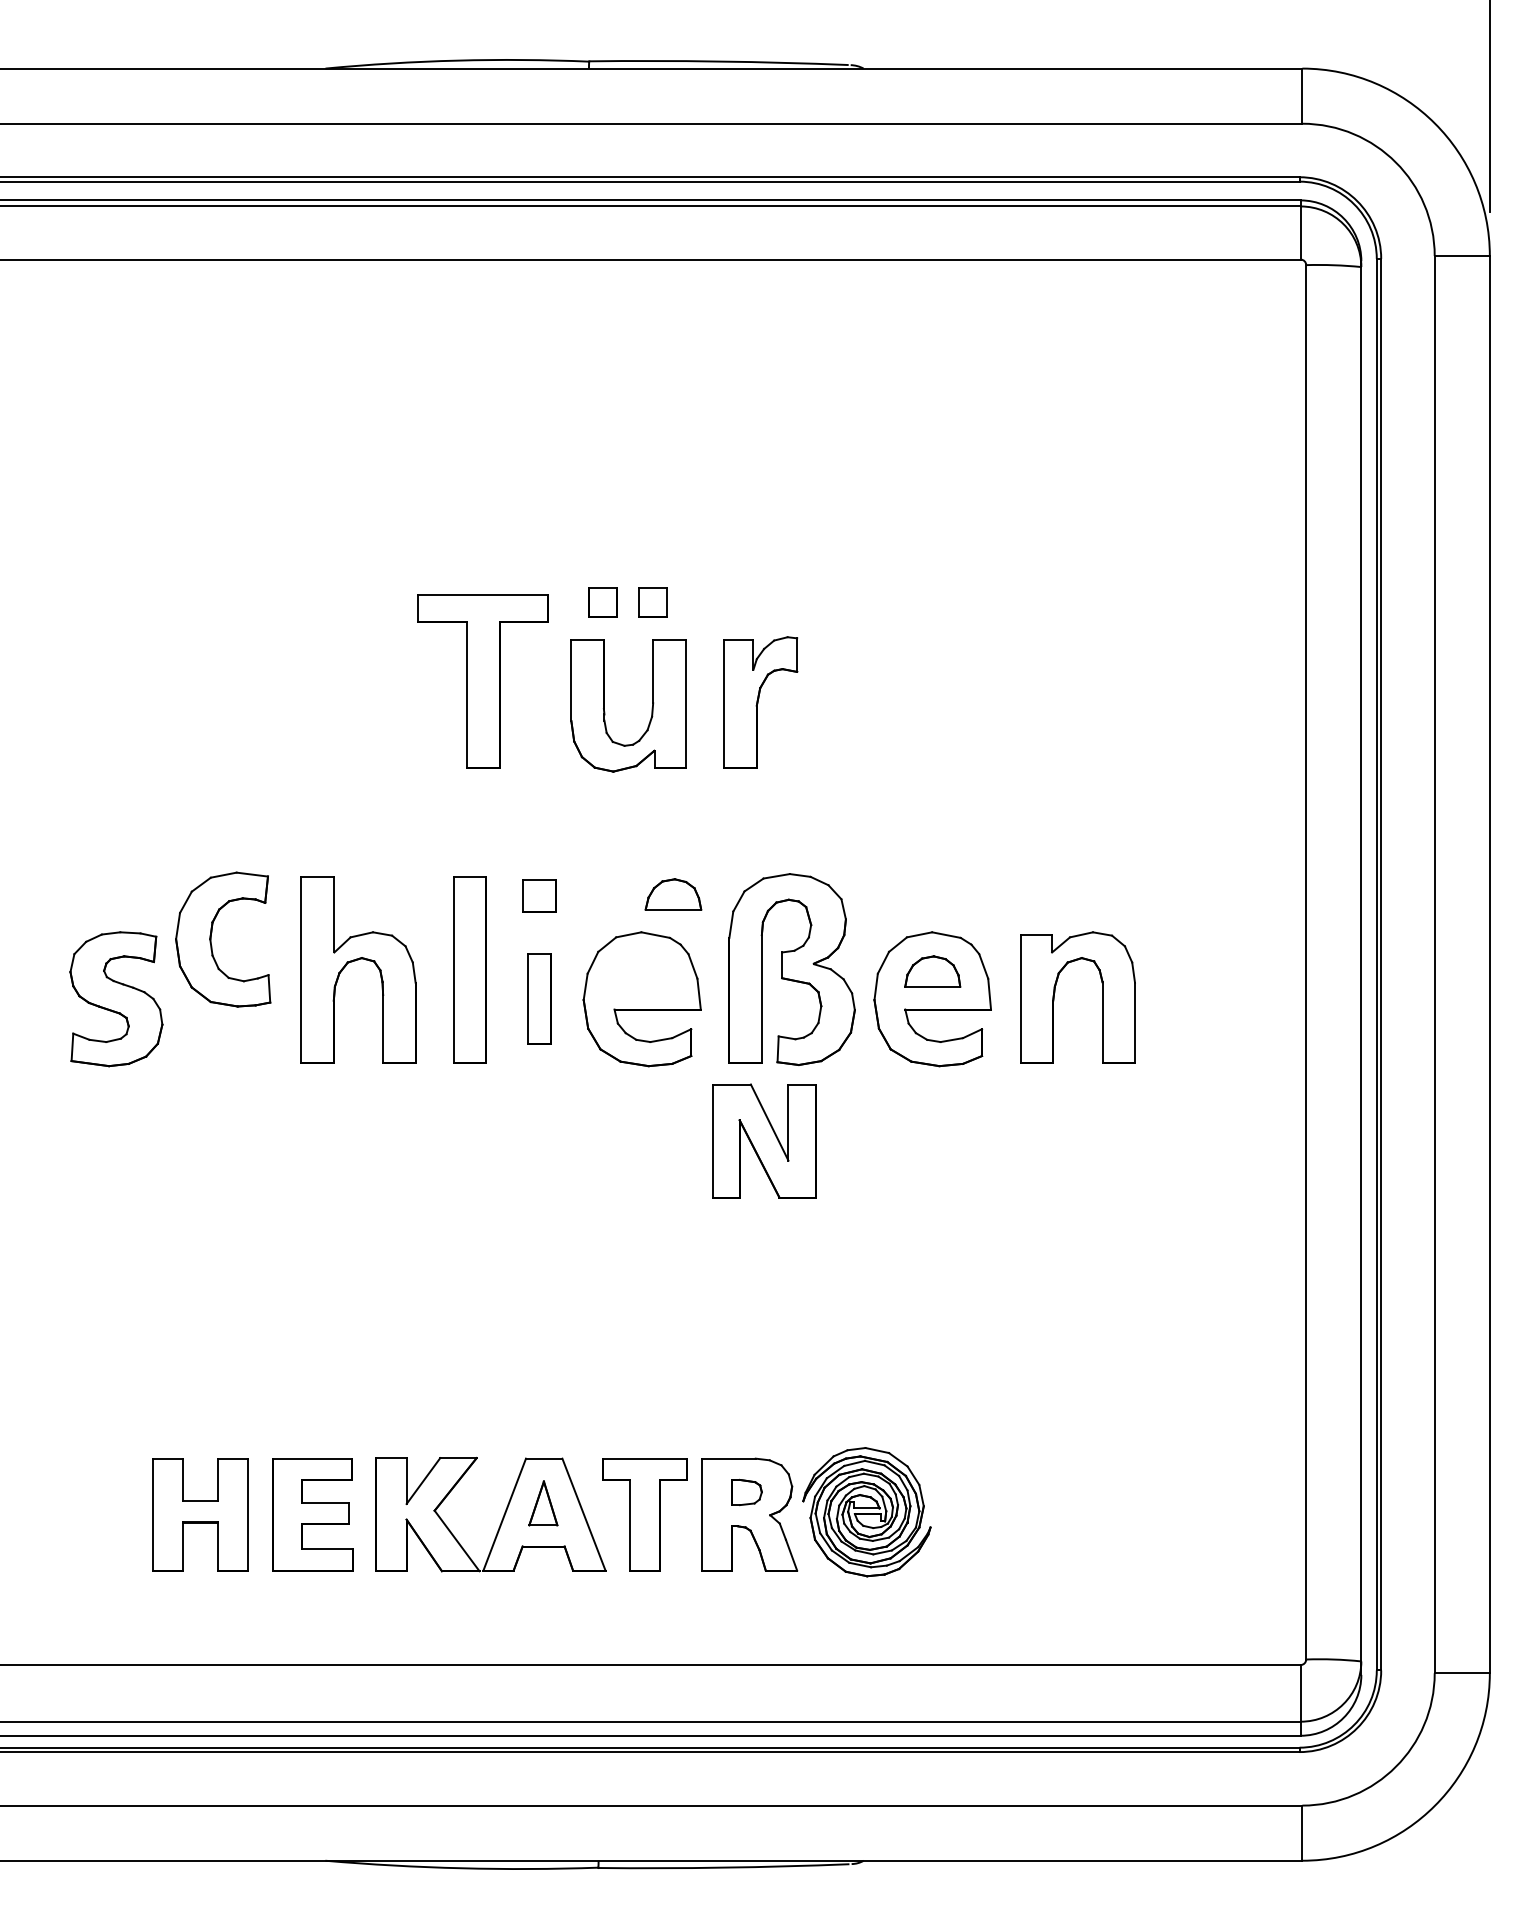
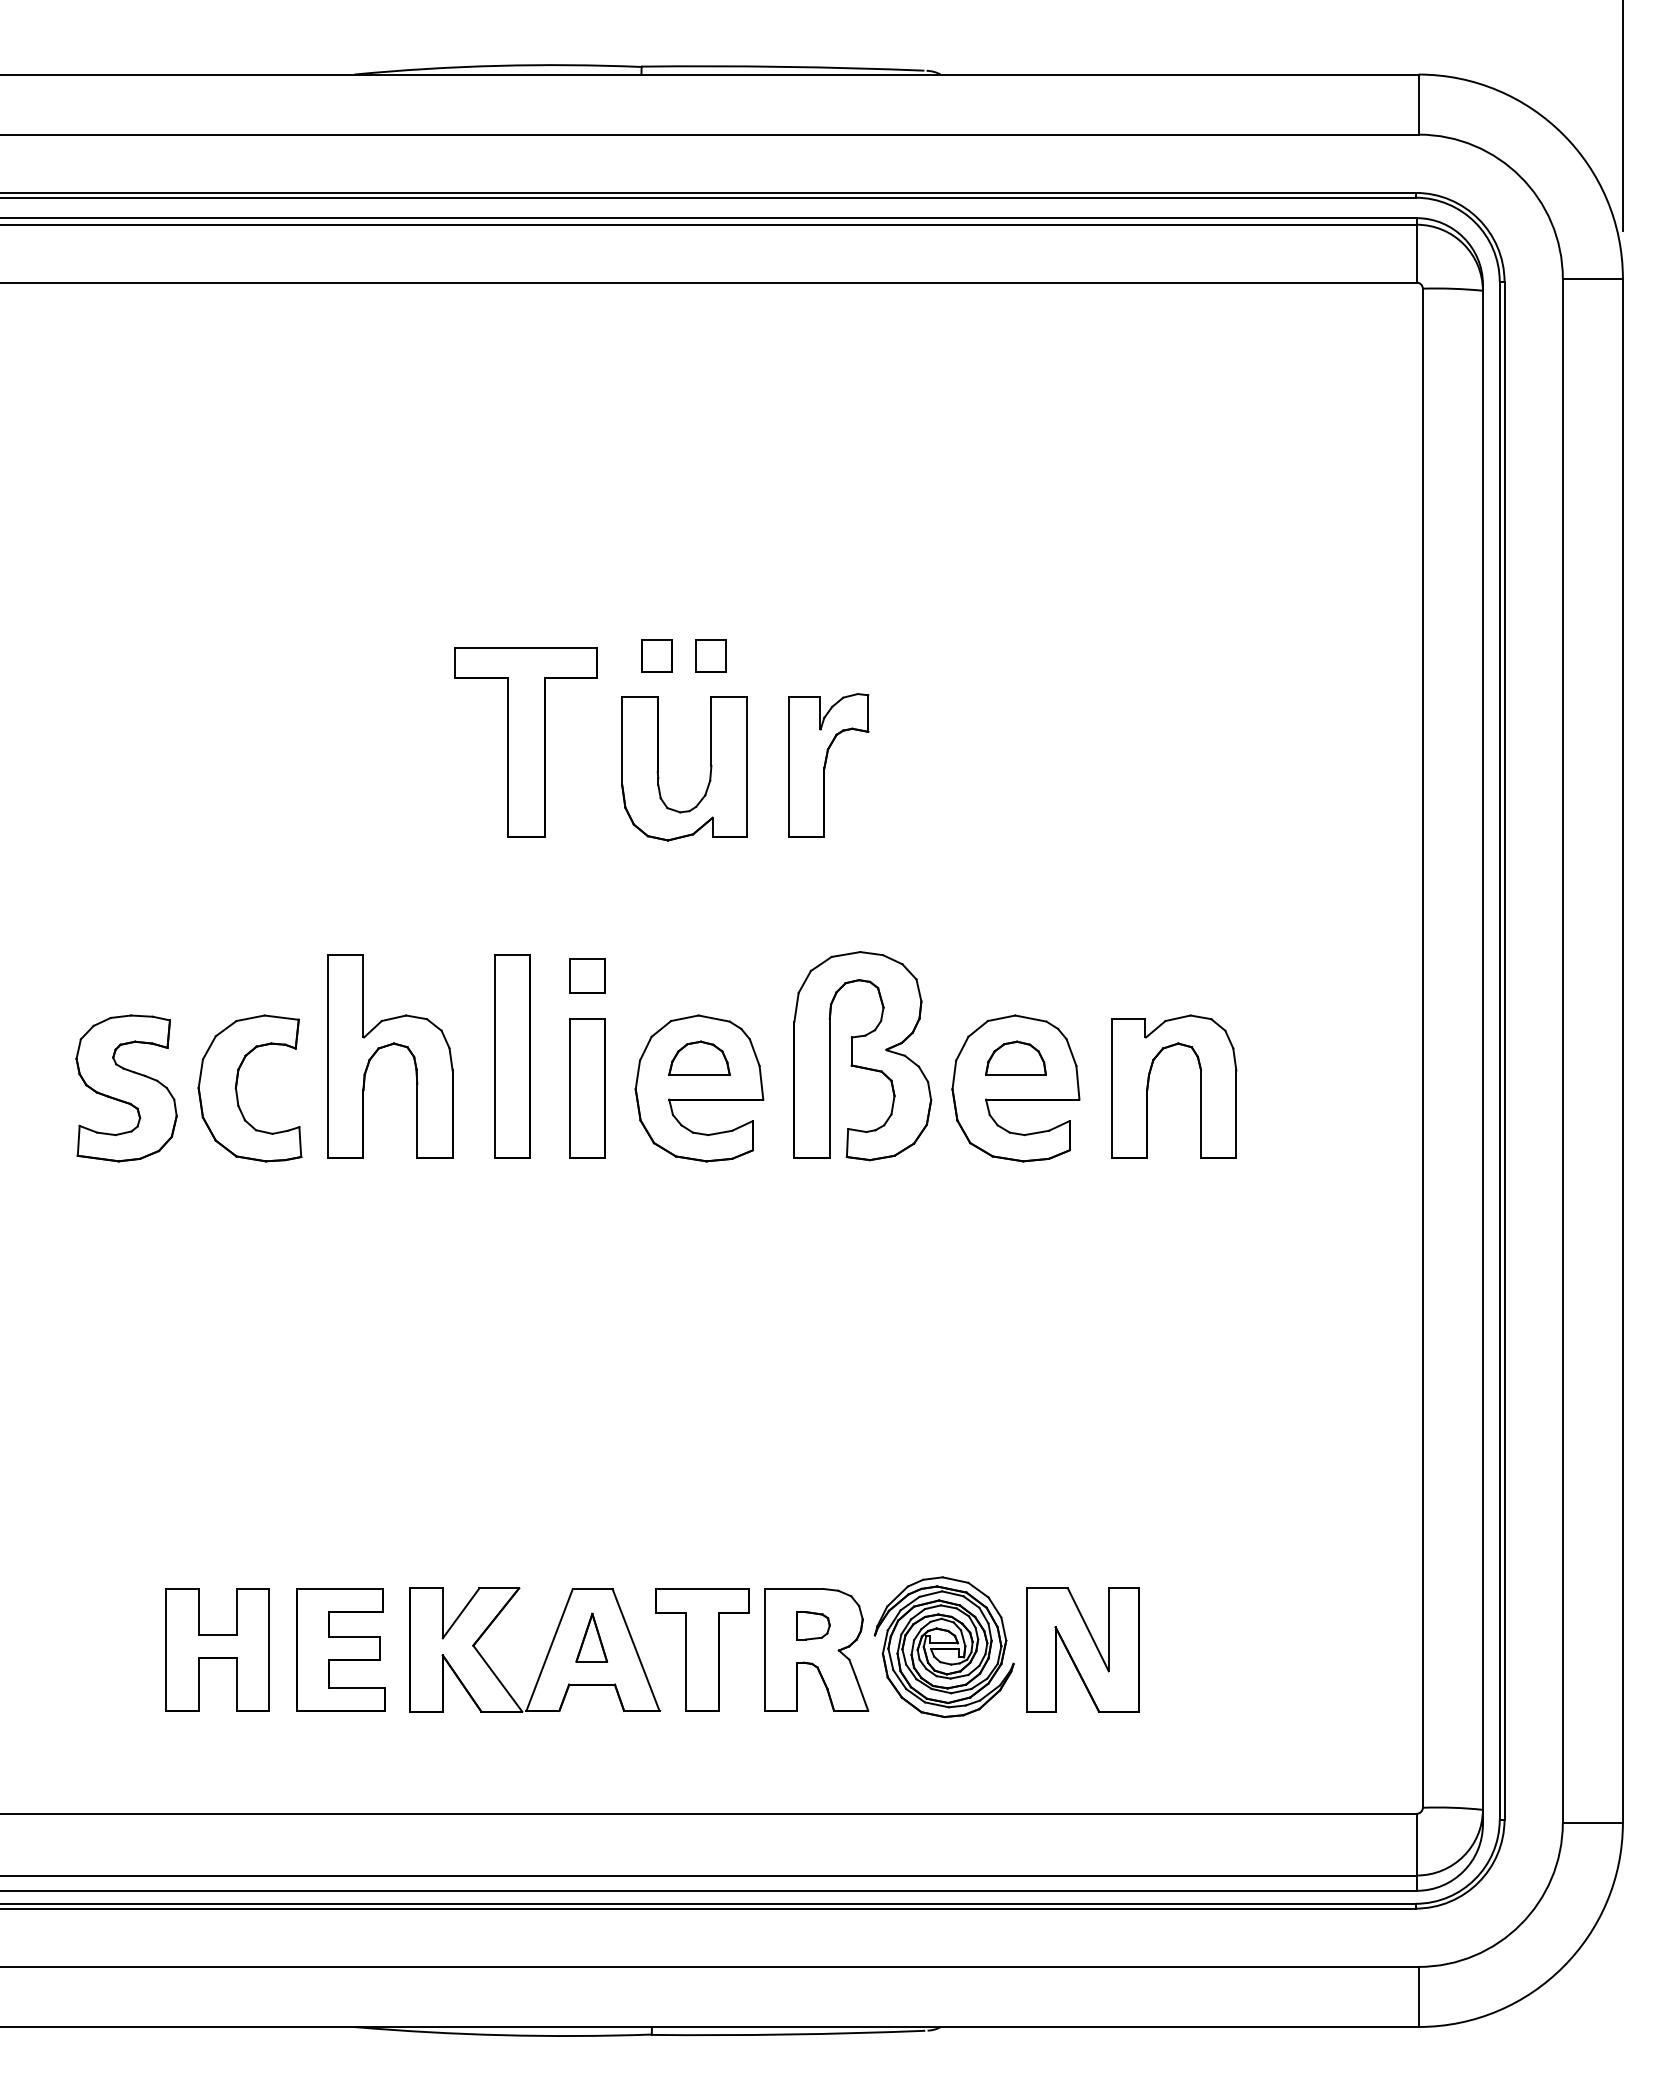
part: (673, 893) -> (699, 1057), moved
part: (211, 937) -> (237, 1086), moved
part: (539, 999) -> (587, 1088), size x1.43
part: (764, 1140) -> (1082, 1649), moved

